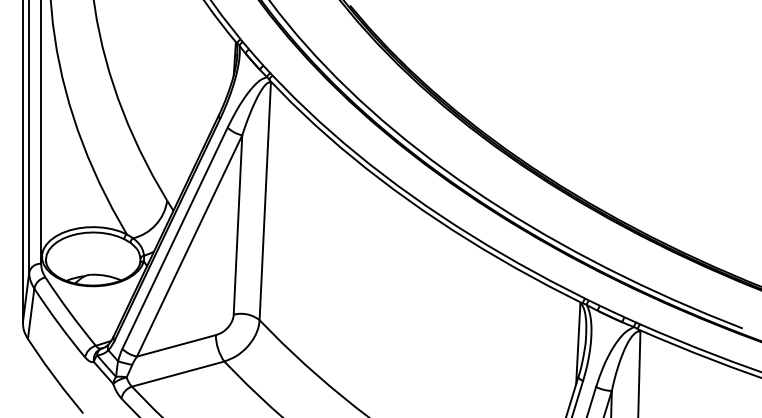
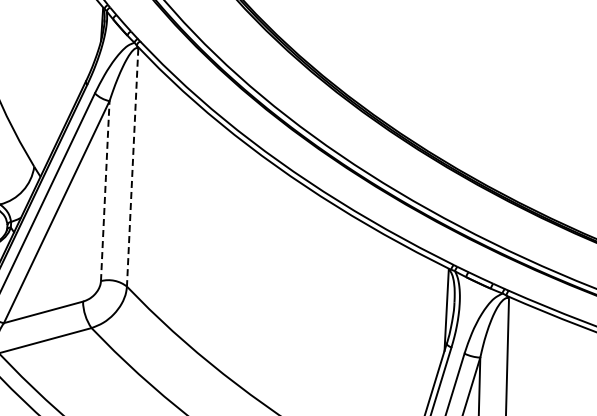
line: (265, 201) -> (132, 167), solid -> dashed
line: (238, 223) -> (105, 189), solid -> dashed

